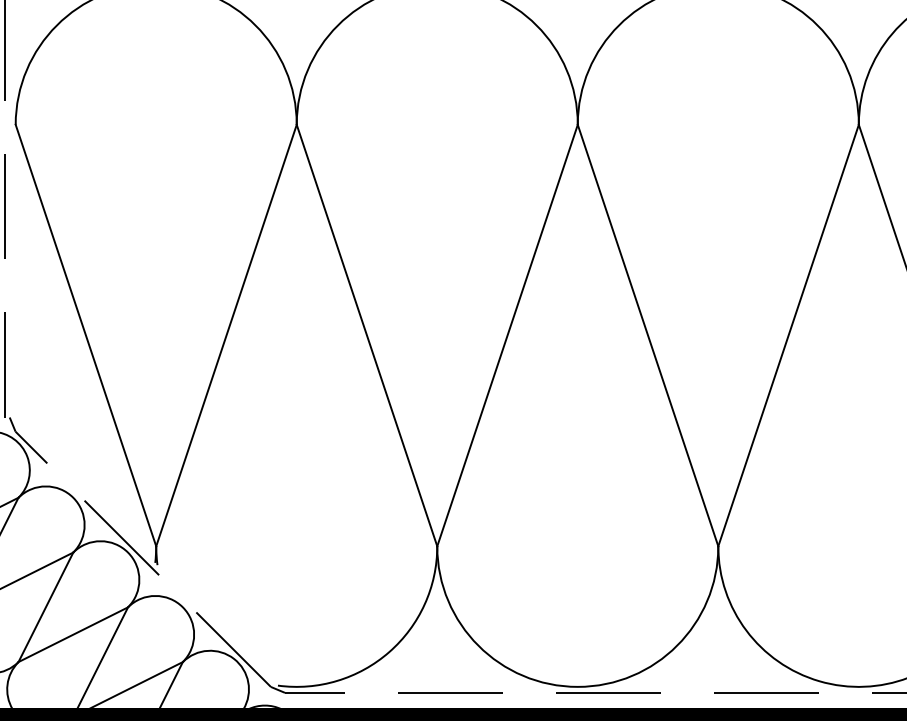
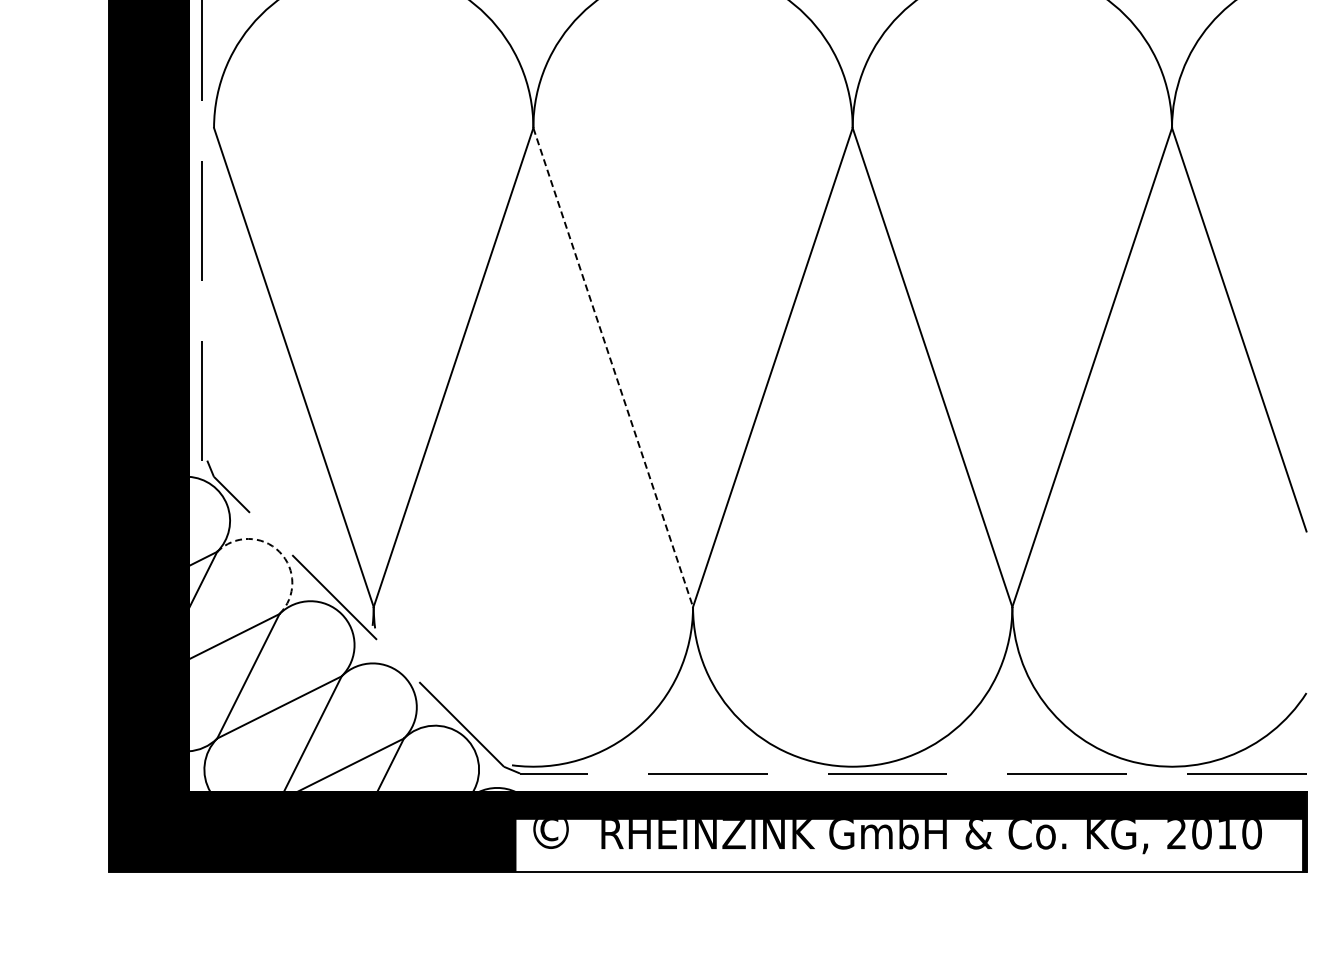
line: (367, 336) -> (613, 368), solid -> dashed
arc: (73, 497) -> (279, 551), solid -> dashed

